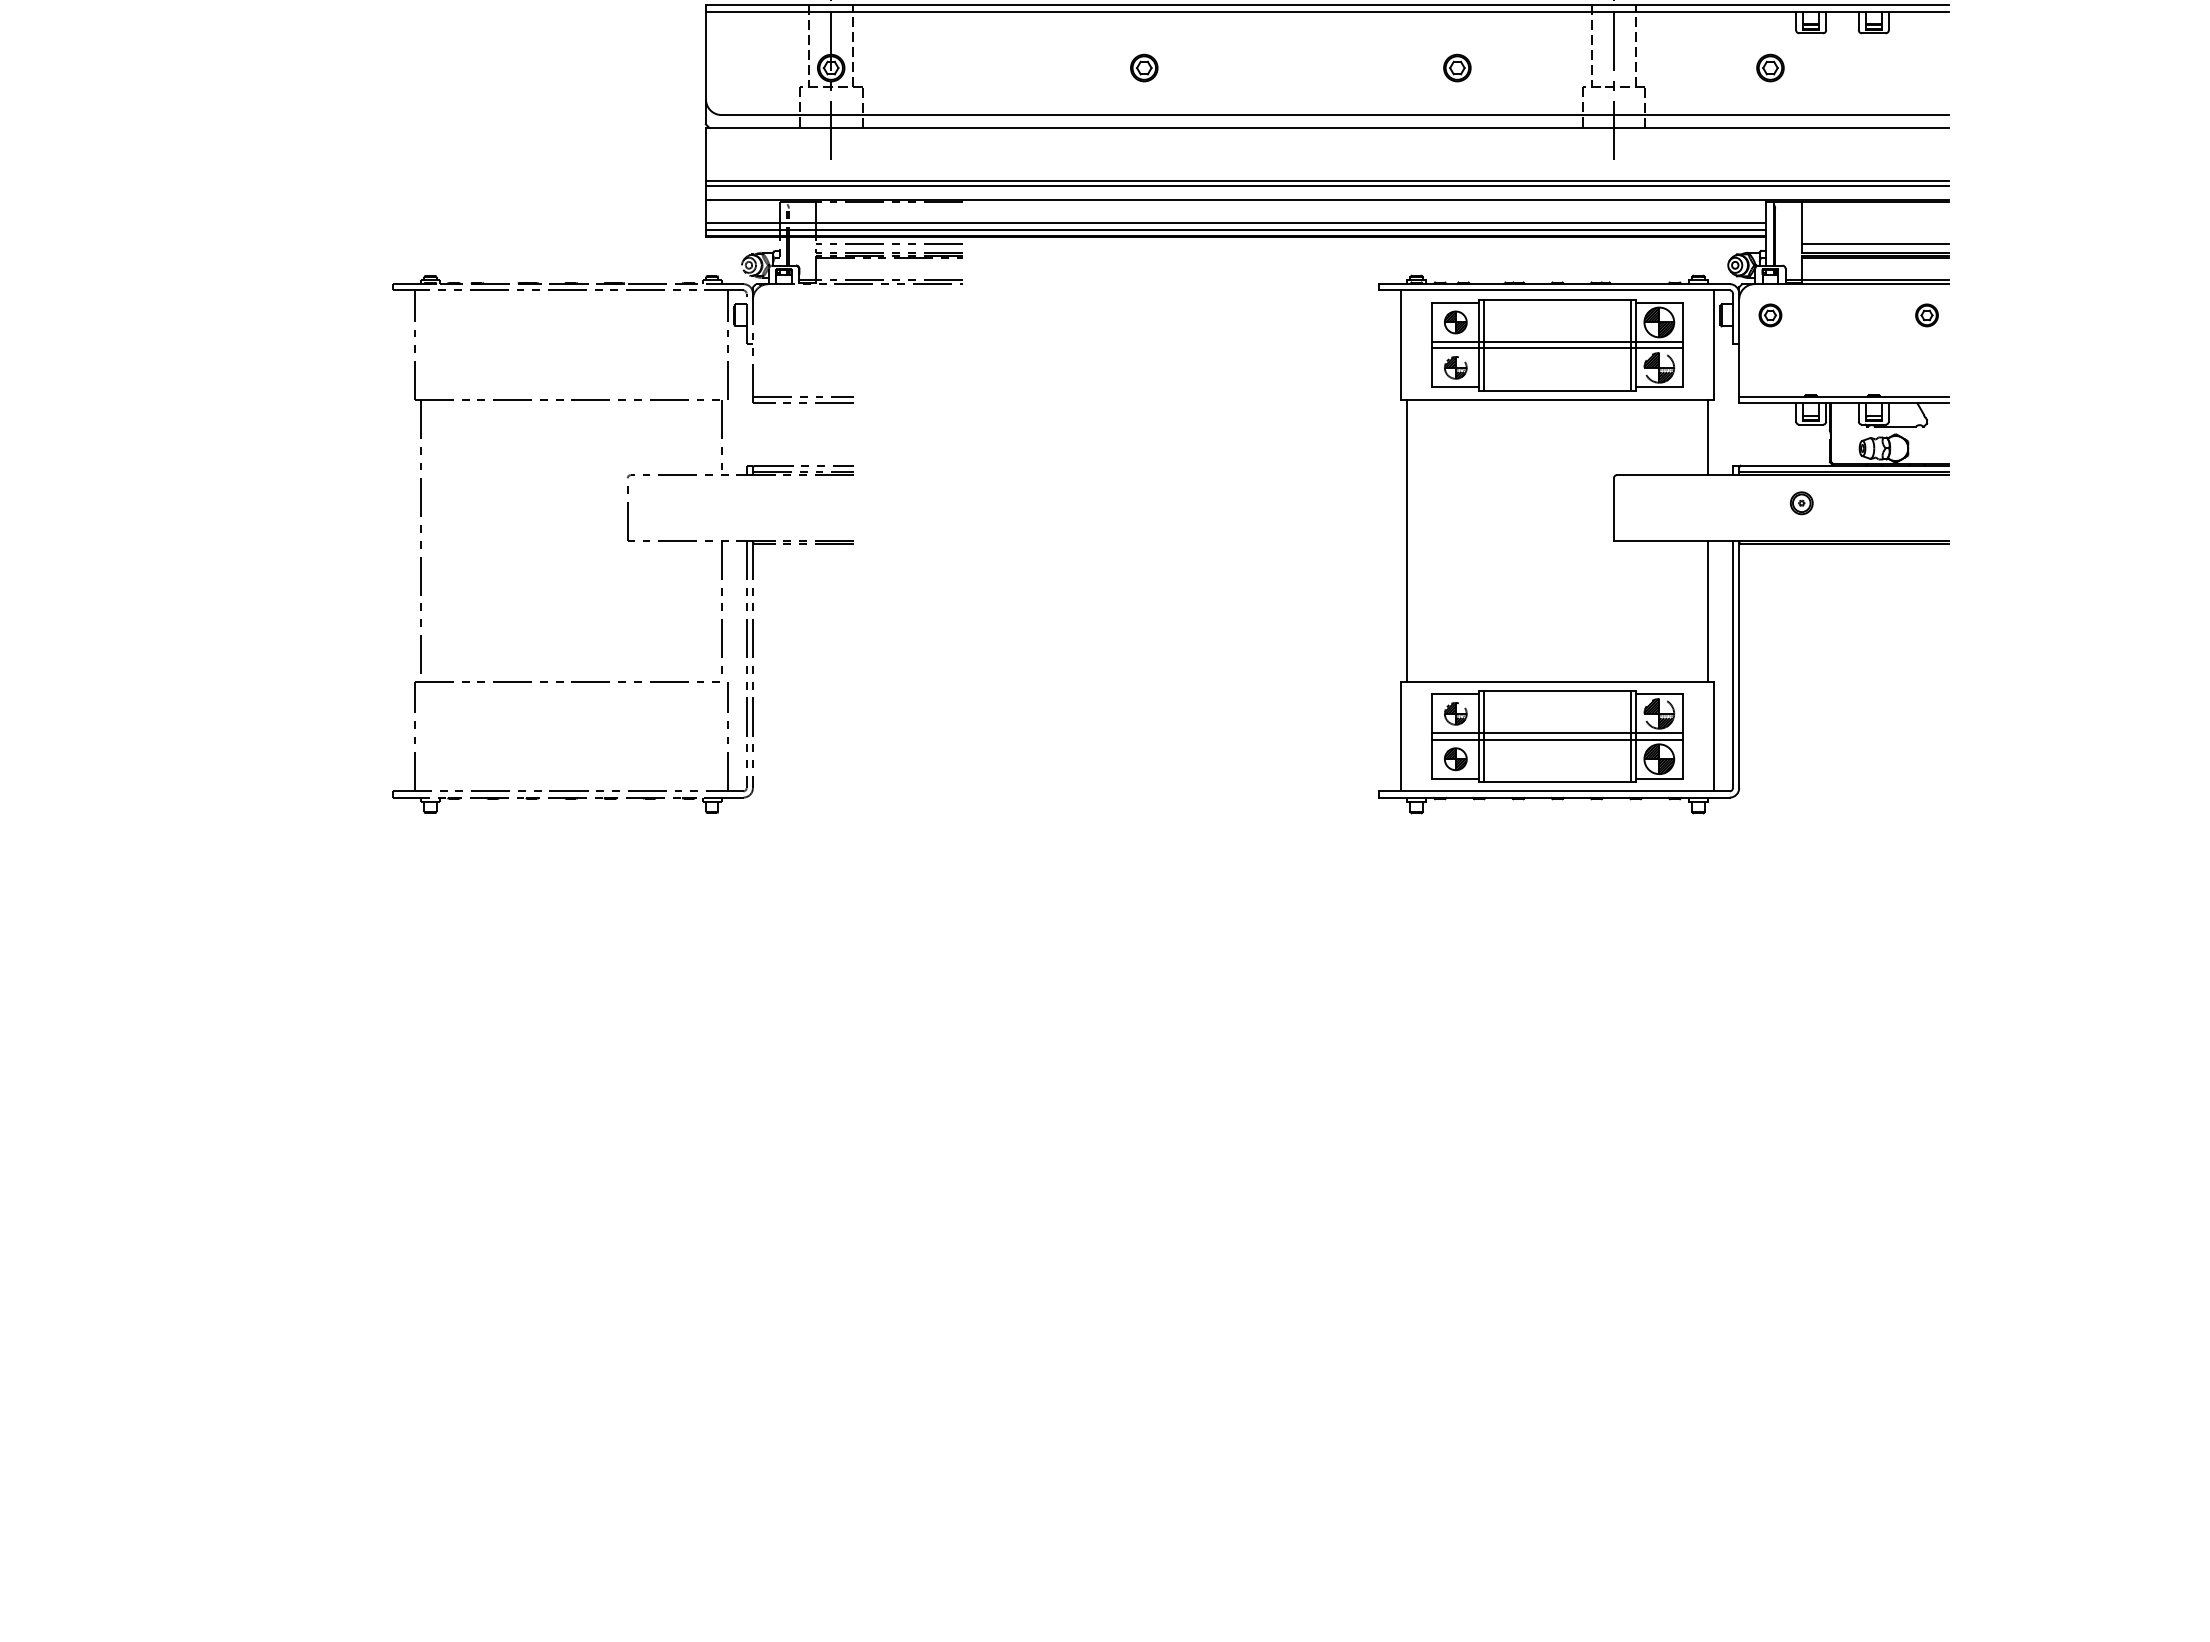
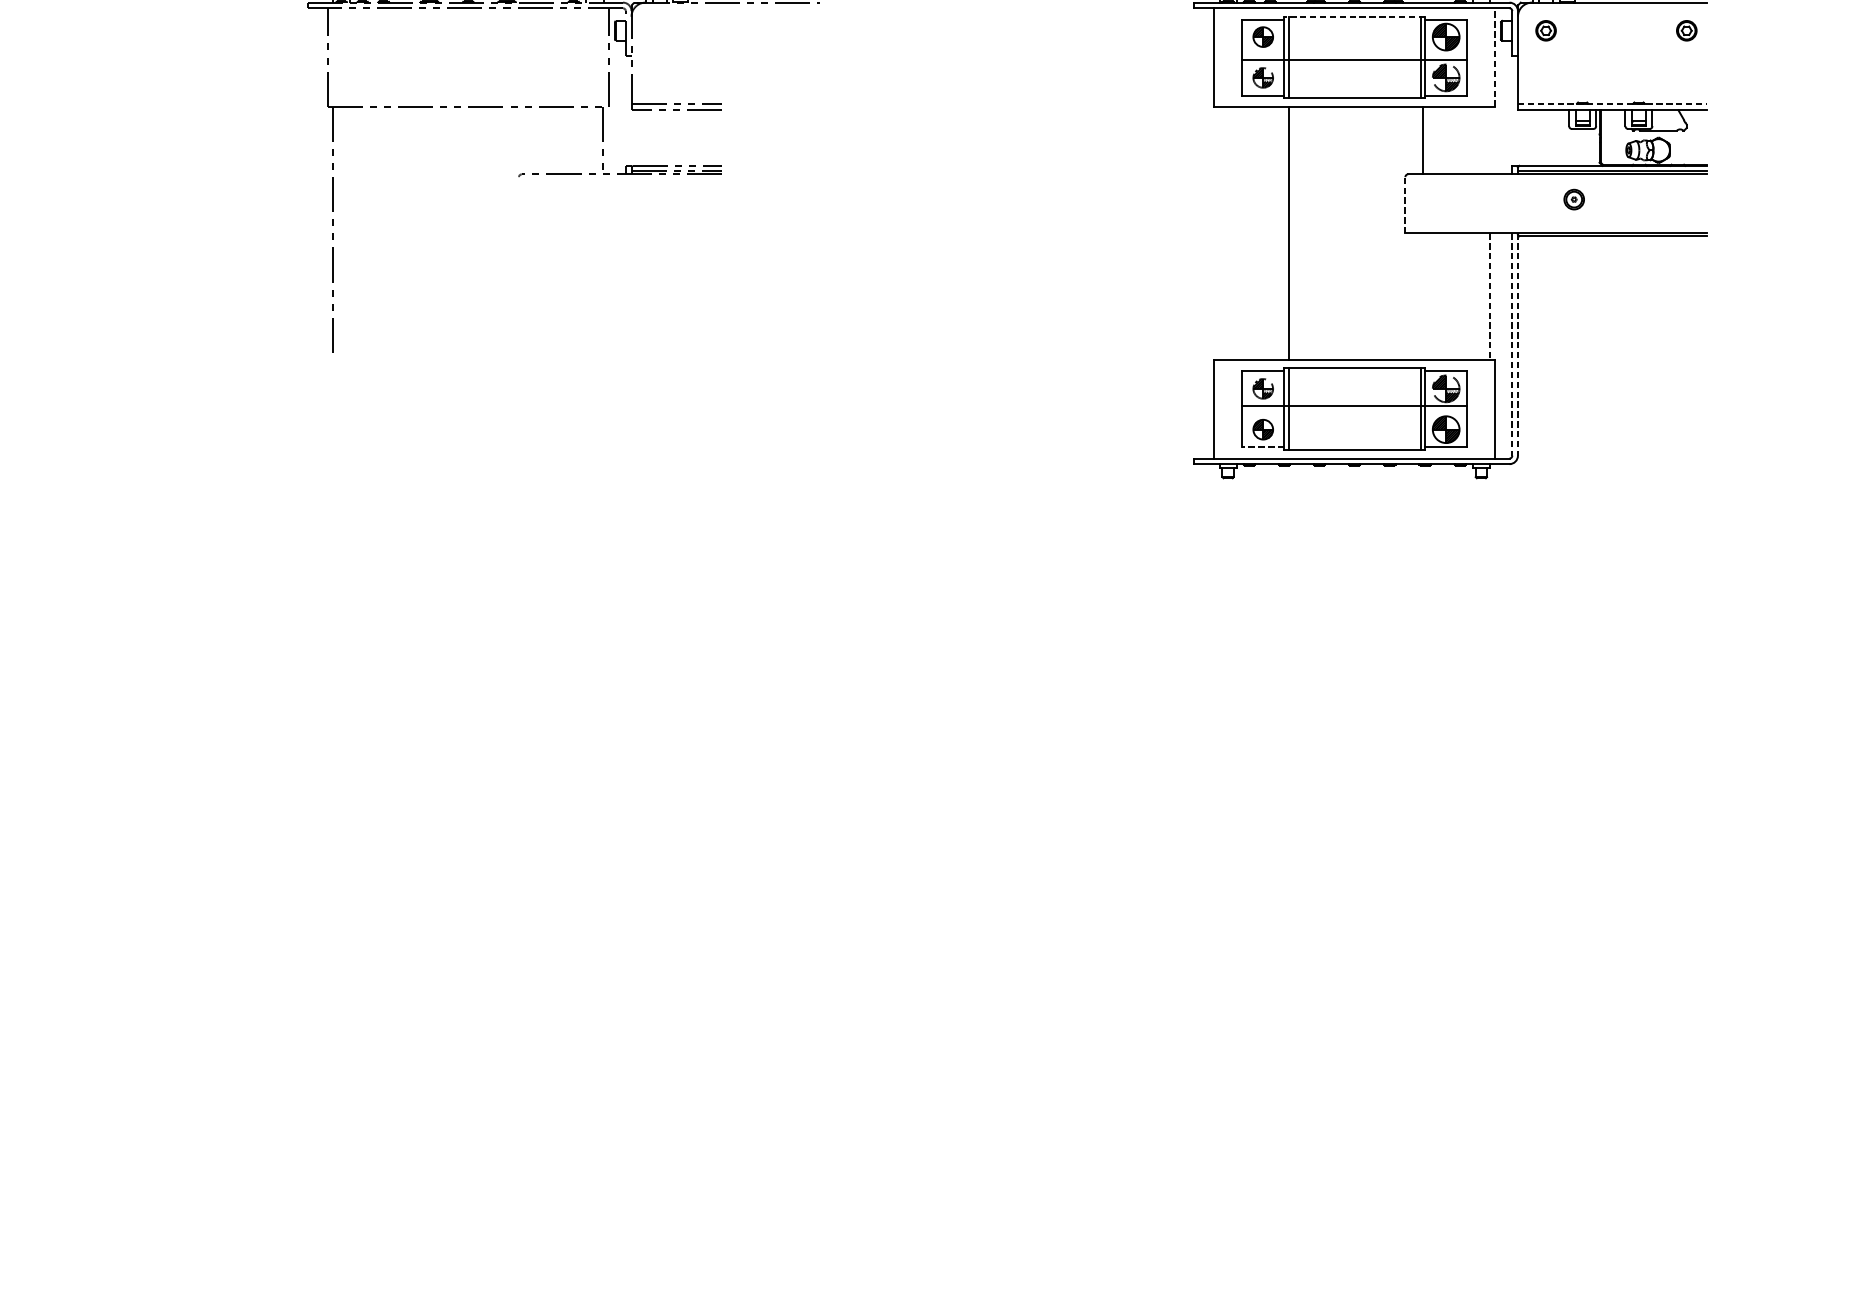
line: (1557, 299) -> (1354, 16), solid -> dashed
line: (1557, 342) -> (1354, 55), removed
line: (1714, 345) -> (1495, 57), solid -> dashed
line: (1844, 396) -> (1612, 103), solid -> dashed
line: (1707, 437) -> (1422, 140), moved
line: (1613, 509) -> (1405, 205), solid -> dashed
line: (1407, 540) -> (1289, 233), moved
line: (1707, 611) -> (1489, 296), solid -> dashed
line: (1732, 664) -> (1511, 344), solid -> dashed
line: (1739, 664) -> (1518, 344), solid -> dashed
part: (622, 681) -> (514, 359), removed
line: (1557, 739) -> (1354, 411), removed
line: (1455, 778) -> (1262, 446), solid -> dashed

